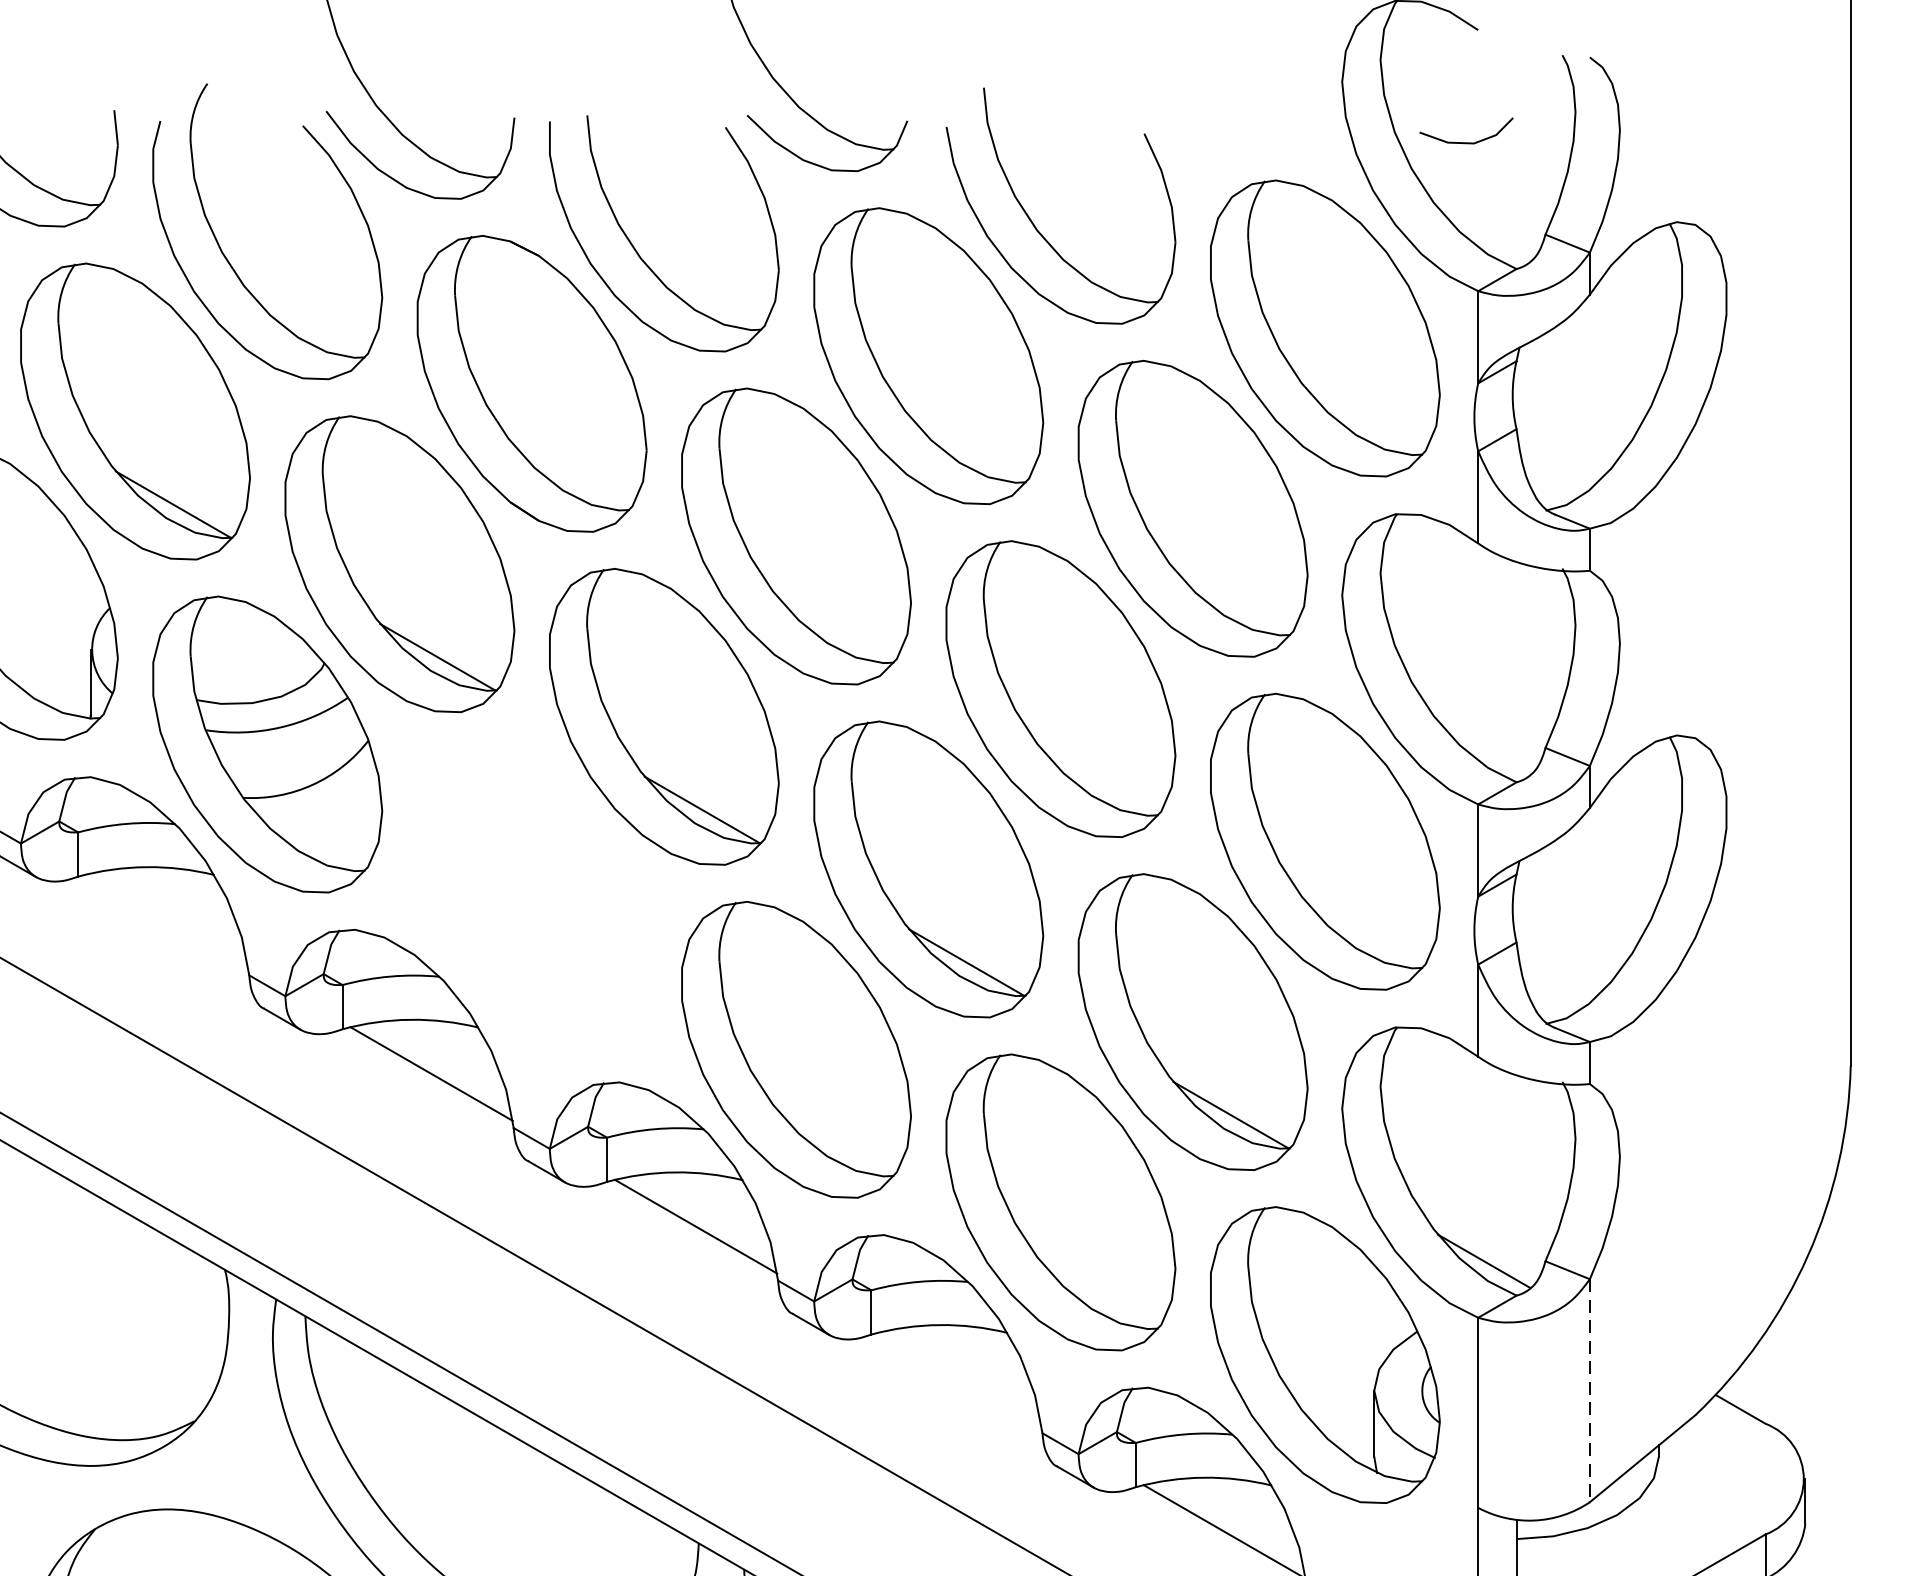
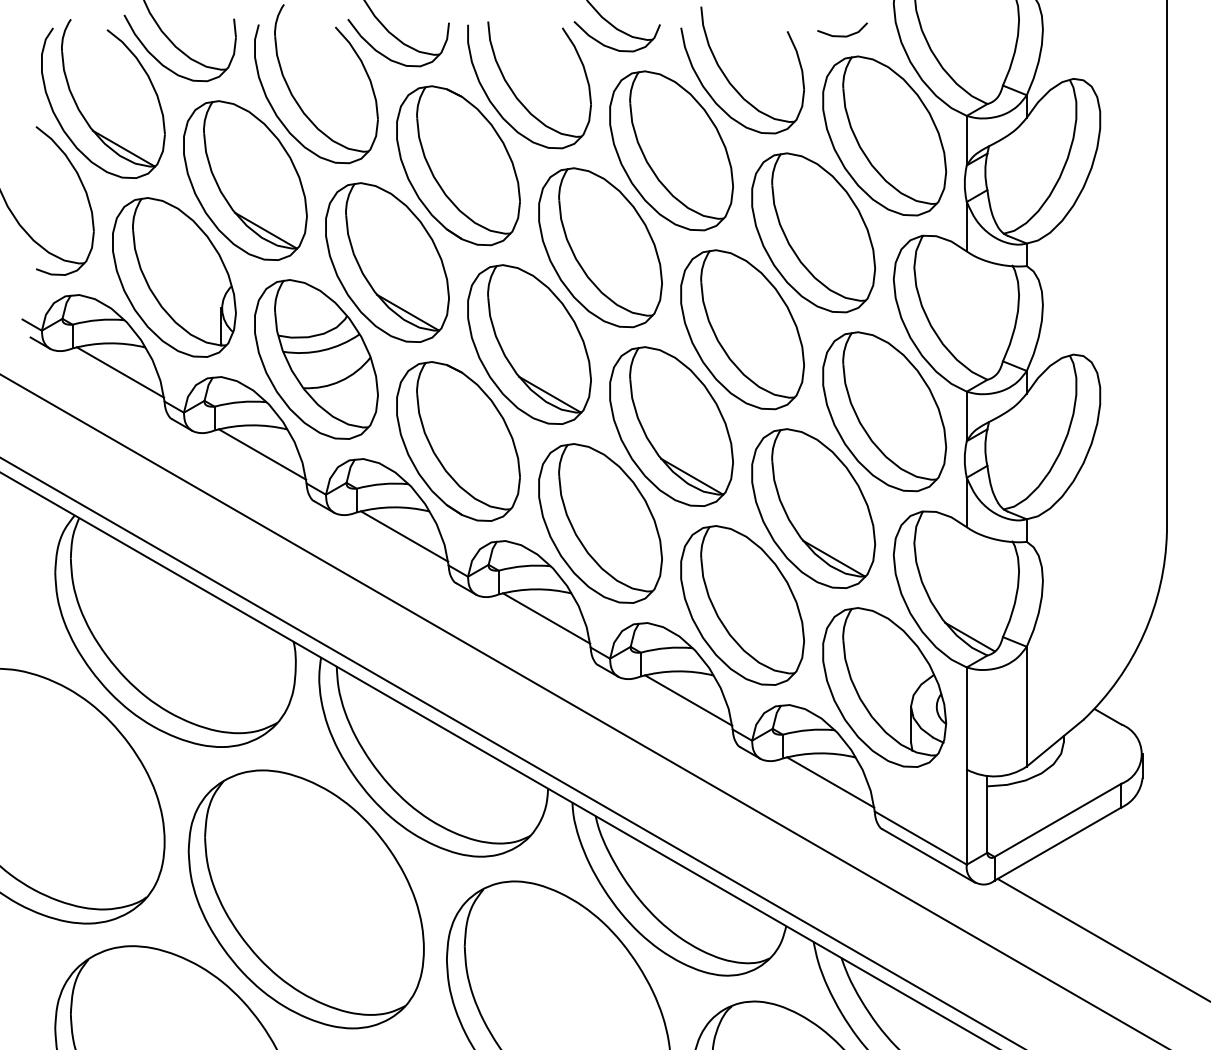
line: (1466, 141) -> (842, 35), moved
part: (532, 897) -> (458, 441), added
line: (167, 921) -> (262, 454), added
line: (960, 1379) -> (688, 700), added
line: (1589, 1390) -> (1026, 706), dashed -> solid

